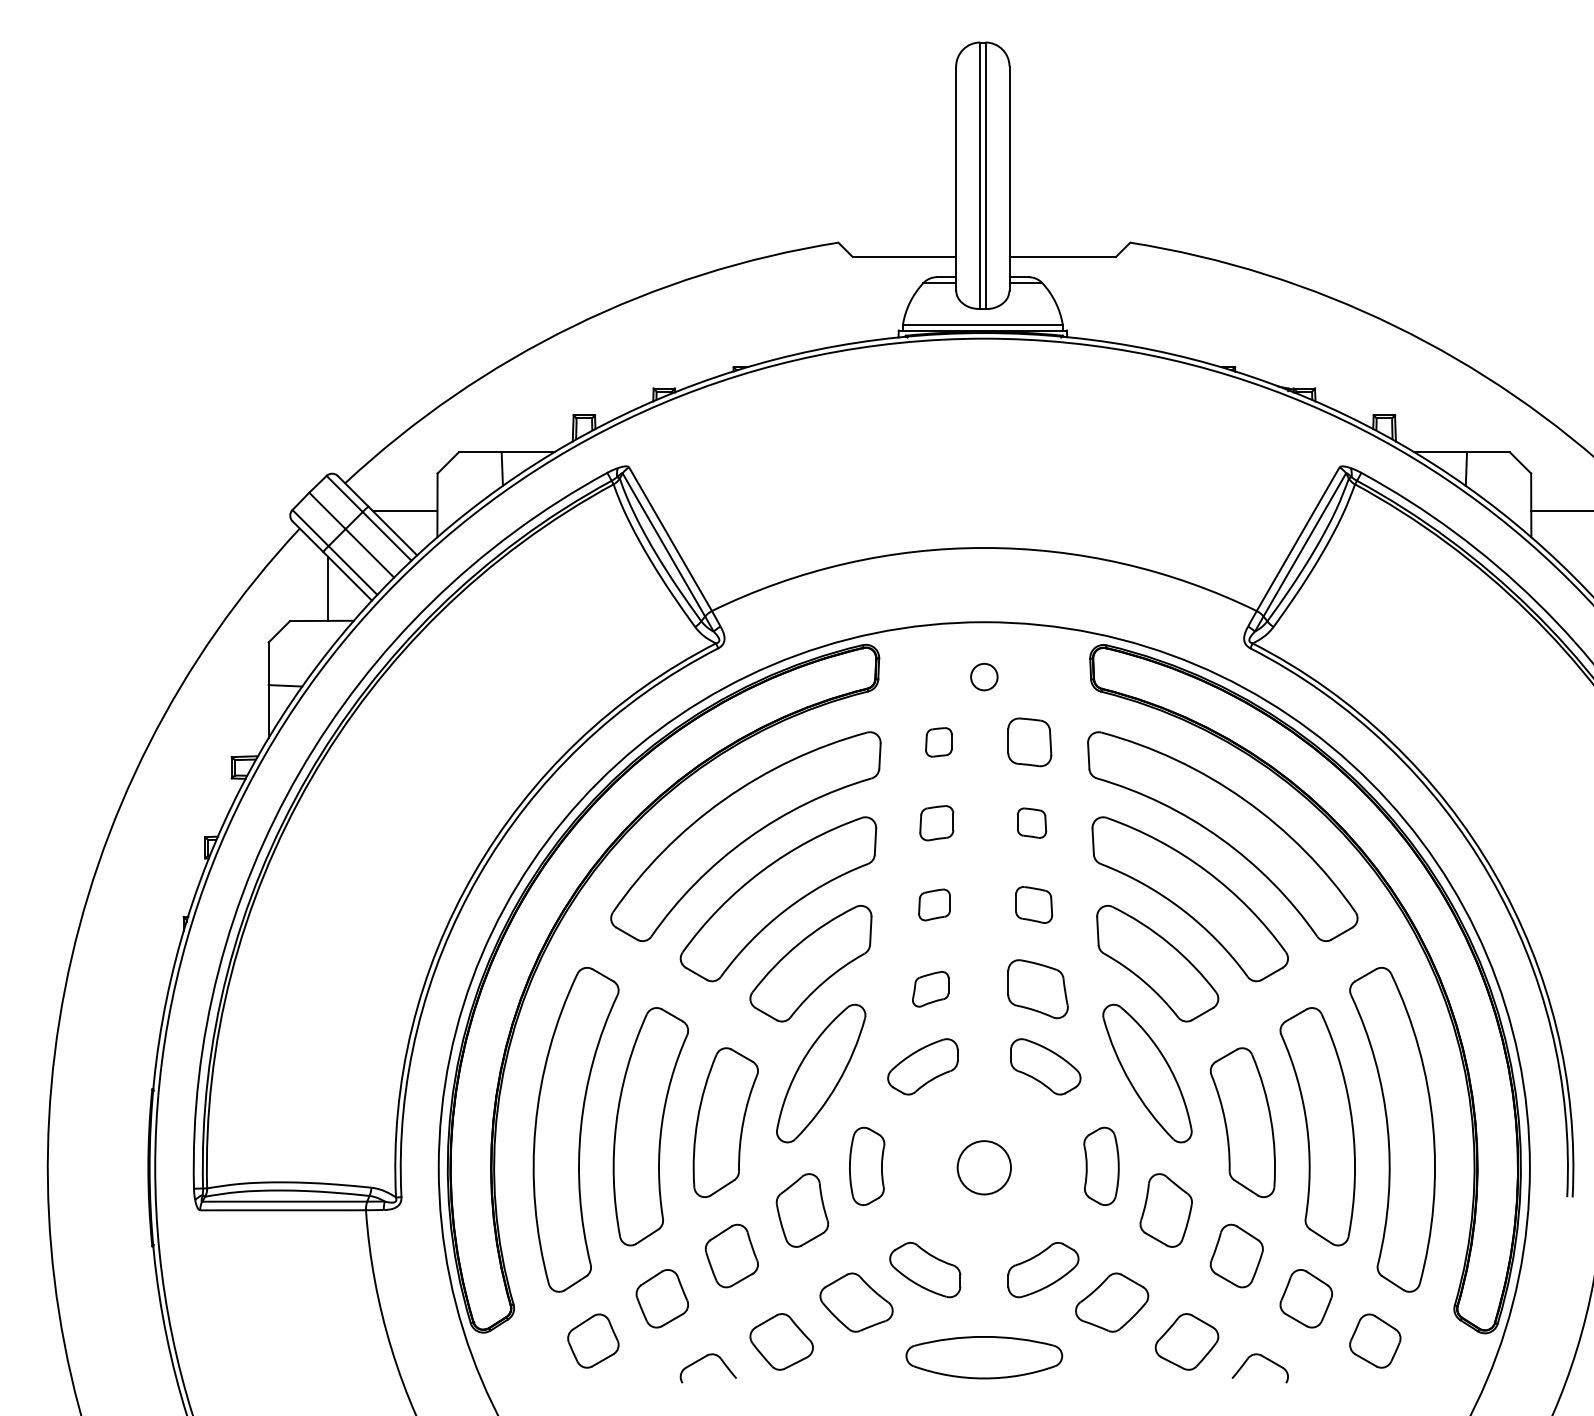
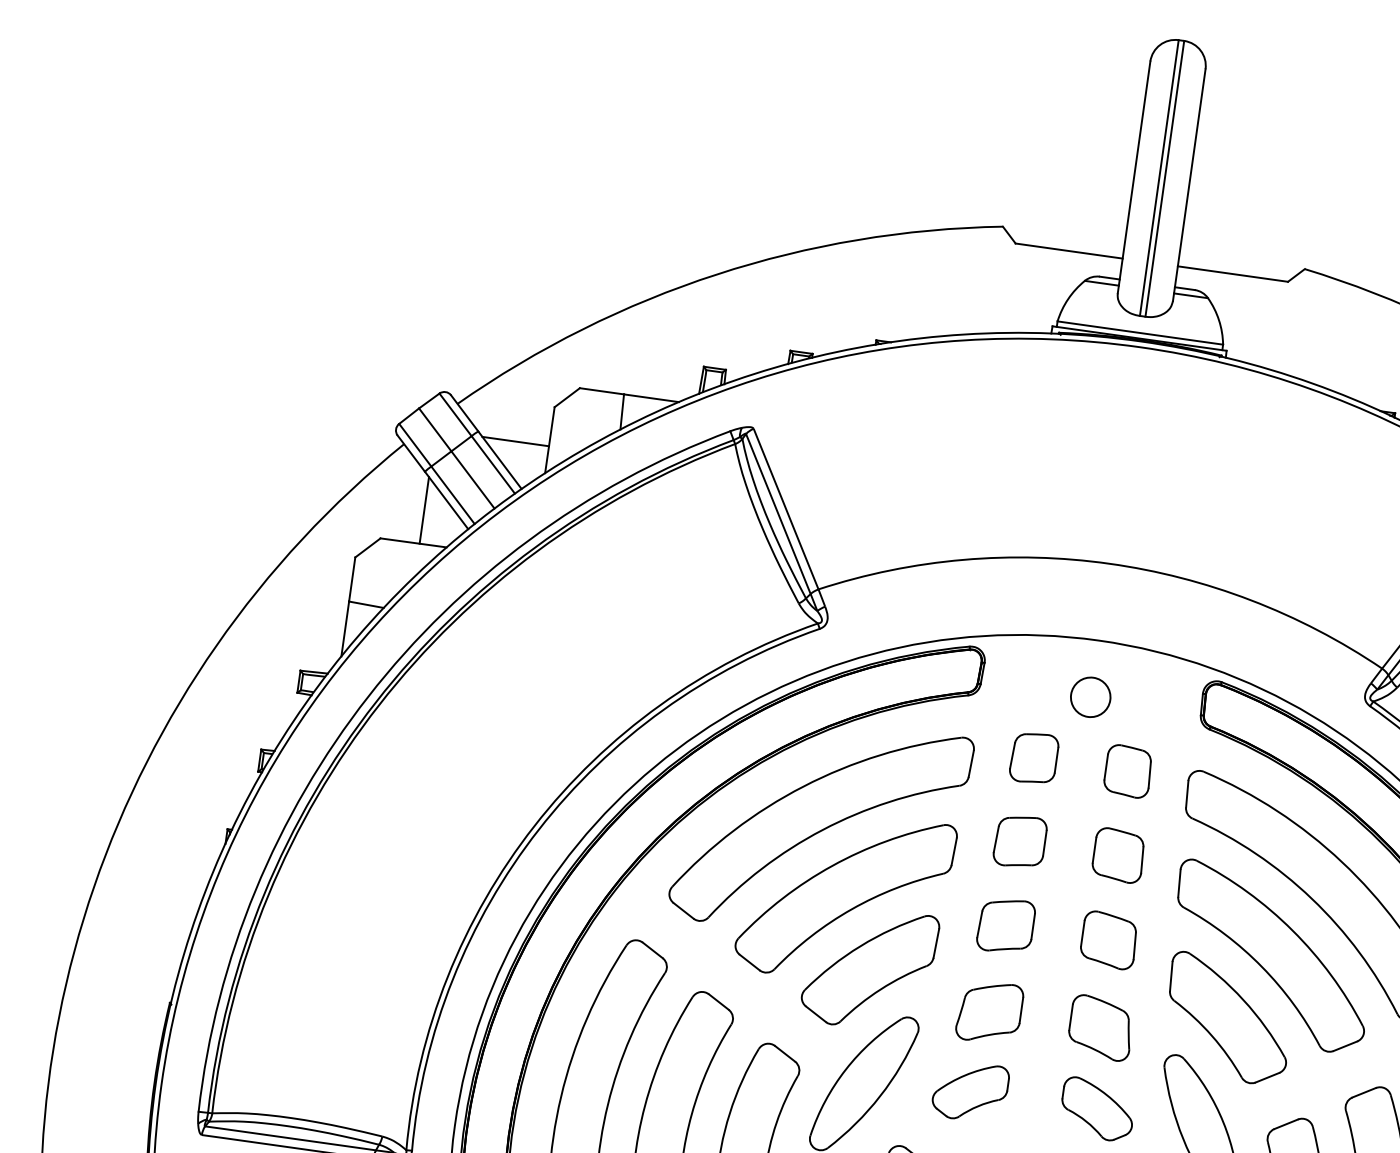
circle: (984, 677) -> (1090, 697), size x1.43
part: (938, 742) -> (1033, 758), size x1.67
part: (936, 822) -> (1020, 840), size x1.43
part: (1031, 822) -> (1118, 854), size x1.67
part: (934, 904) -> (1006, 925), size x1.67
part: (1033, 904) -> (1108, 939), size x1.43
part: (930, 989) -> (989, 1012), size x1.67

